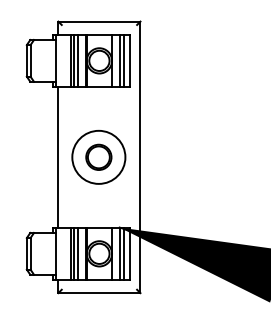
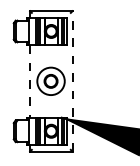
line: (140, 155) -> (72, 80), solid -> dashed
line: (59, 157) -> (30, 81), solid -> dashed

